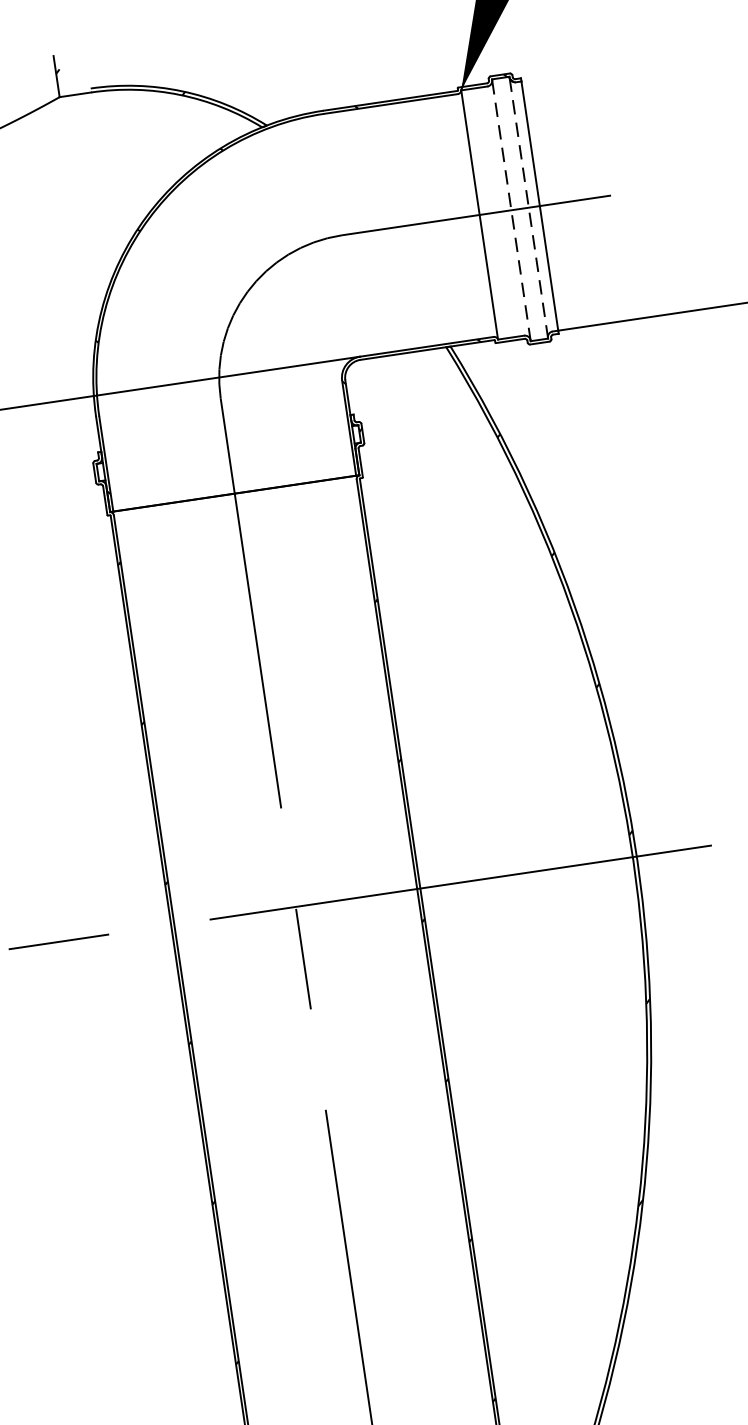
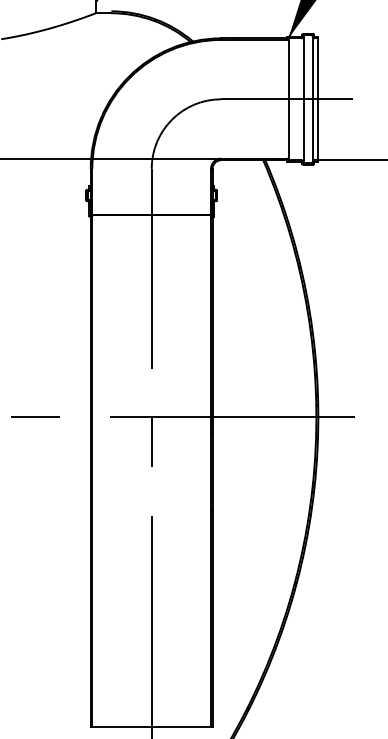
line: (528, 208) -> (312, 99), dashed -> solid
line: (512, 210) -> (304, 99), dashed -> solid

